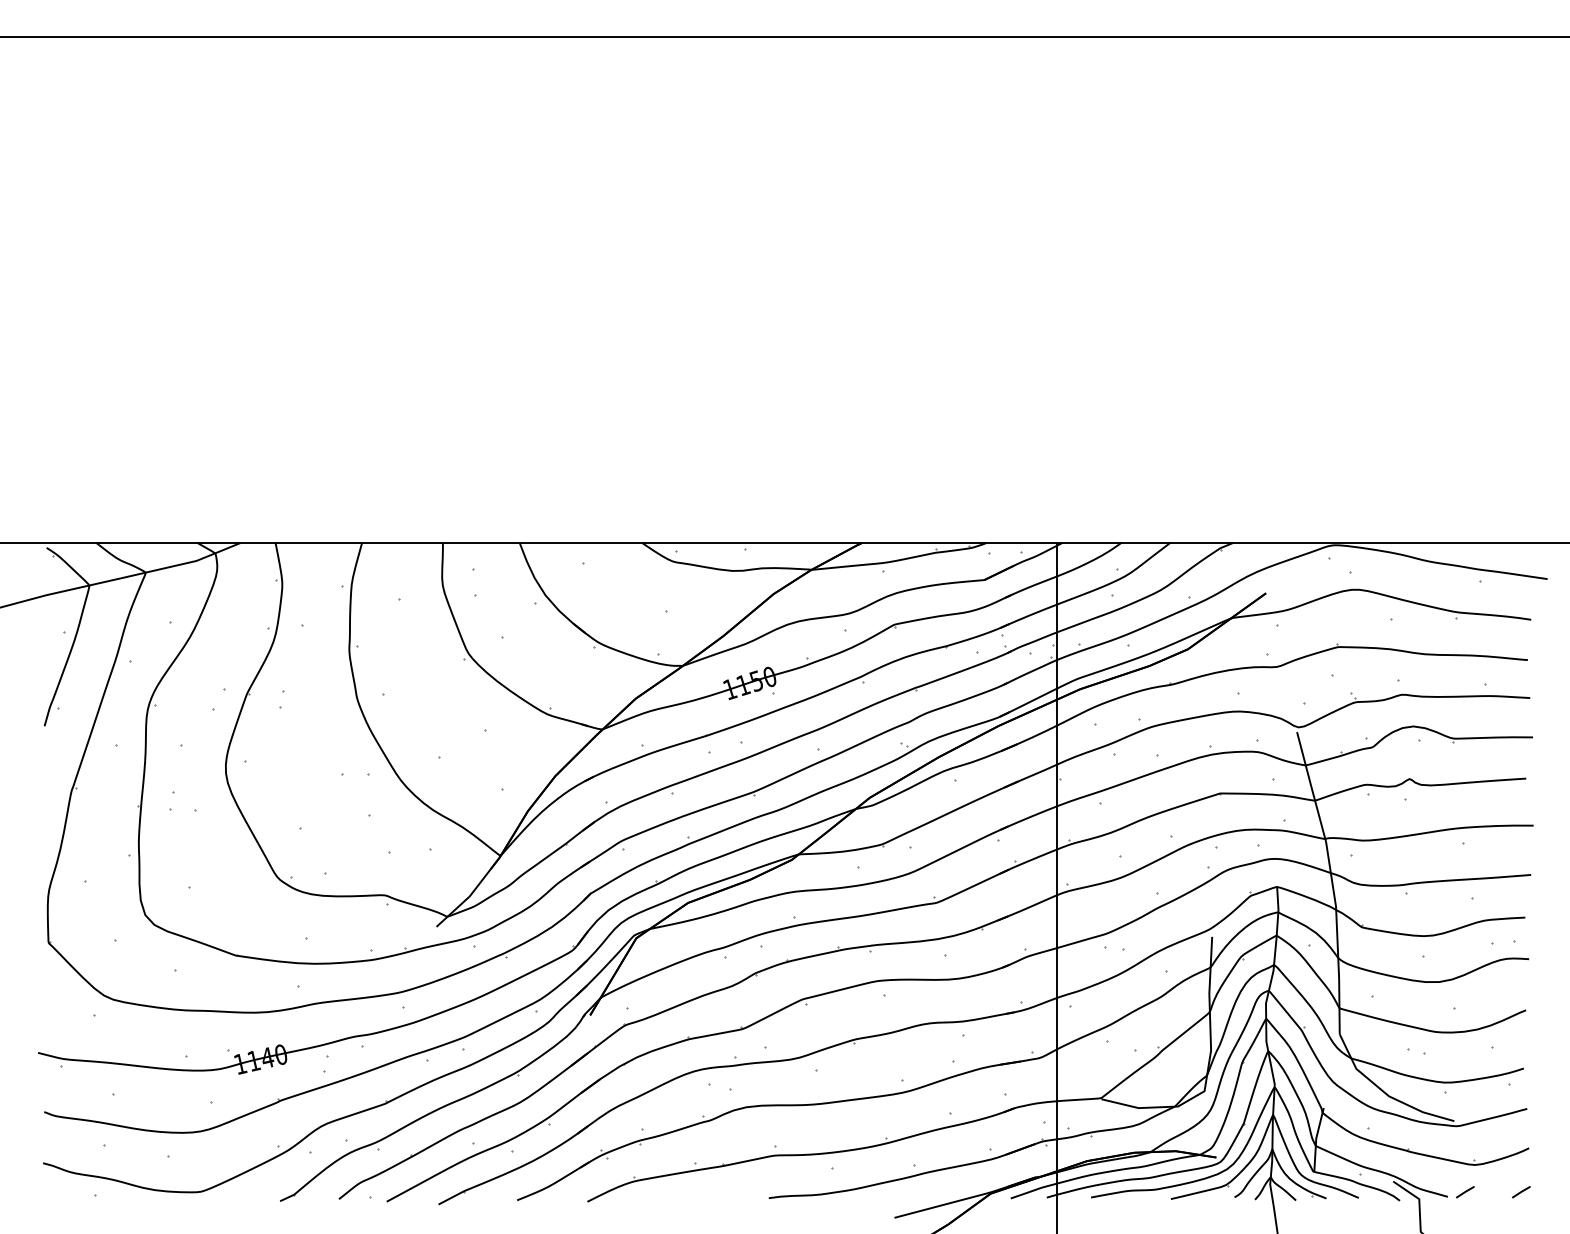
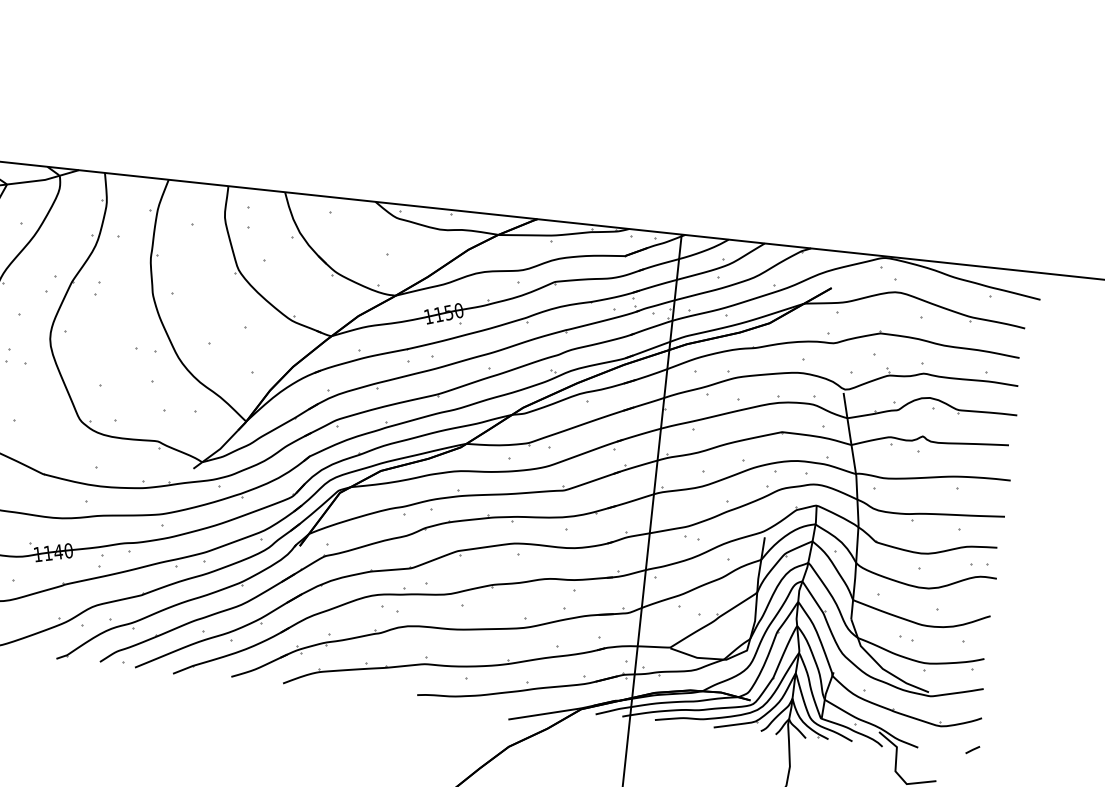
line: (1465, 1192) -> (931, 745), removed

